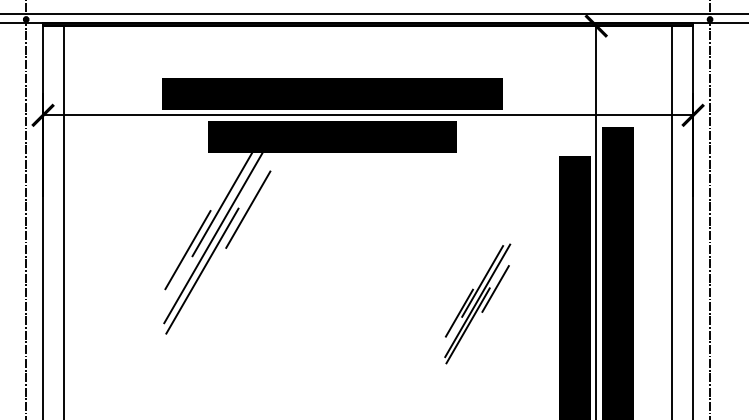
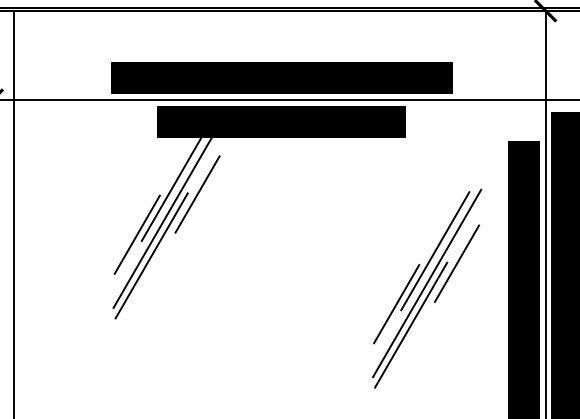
part: (477, 303) -> (426, 288), size x1.67

